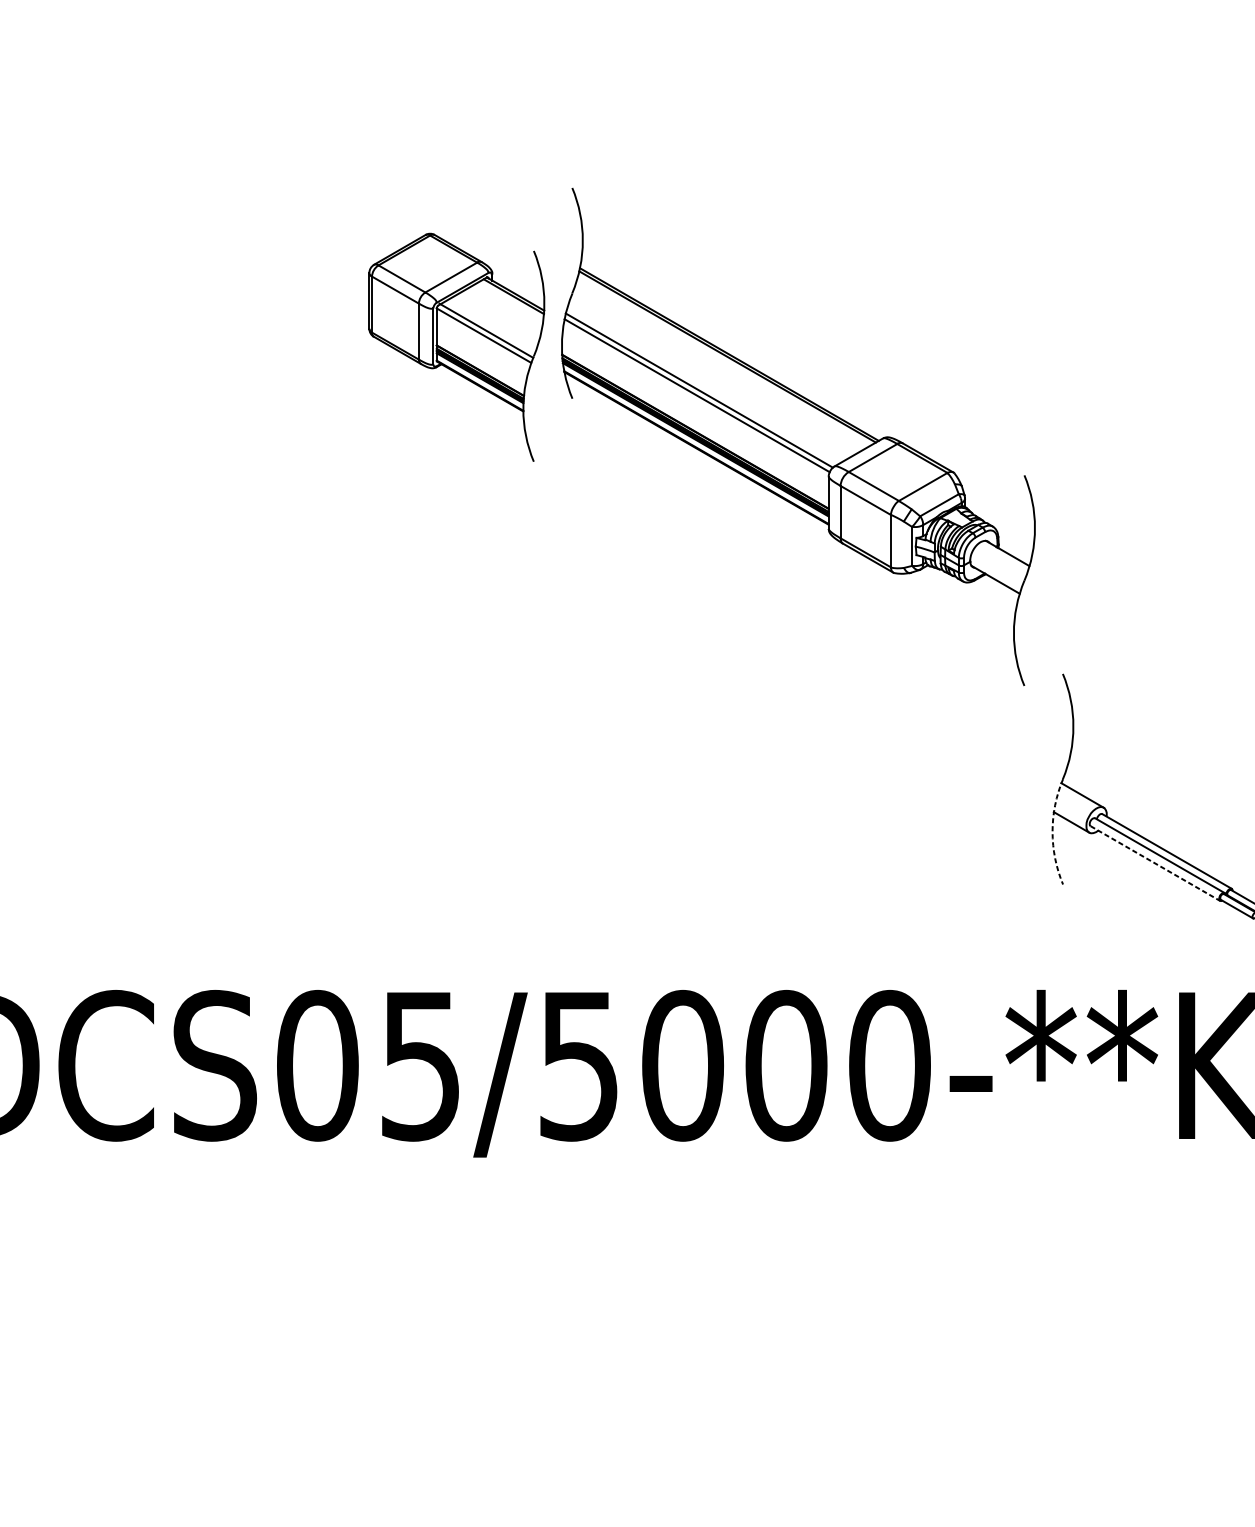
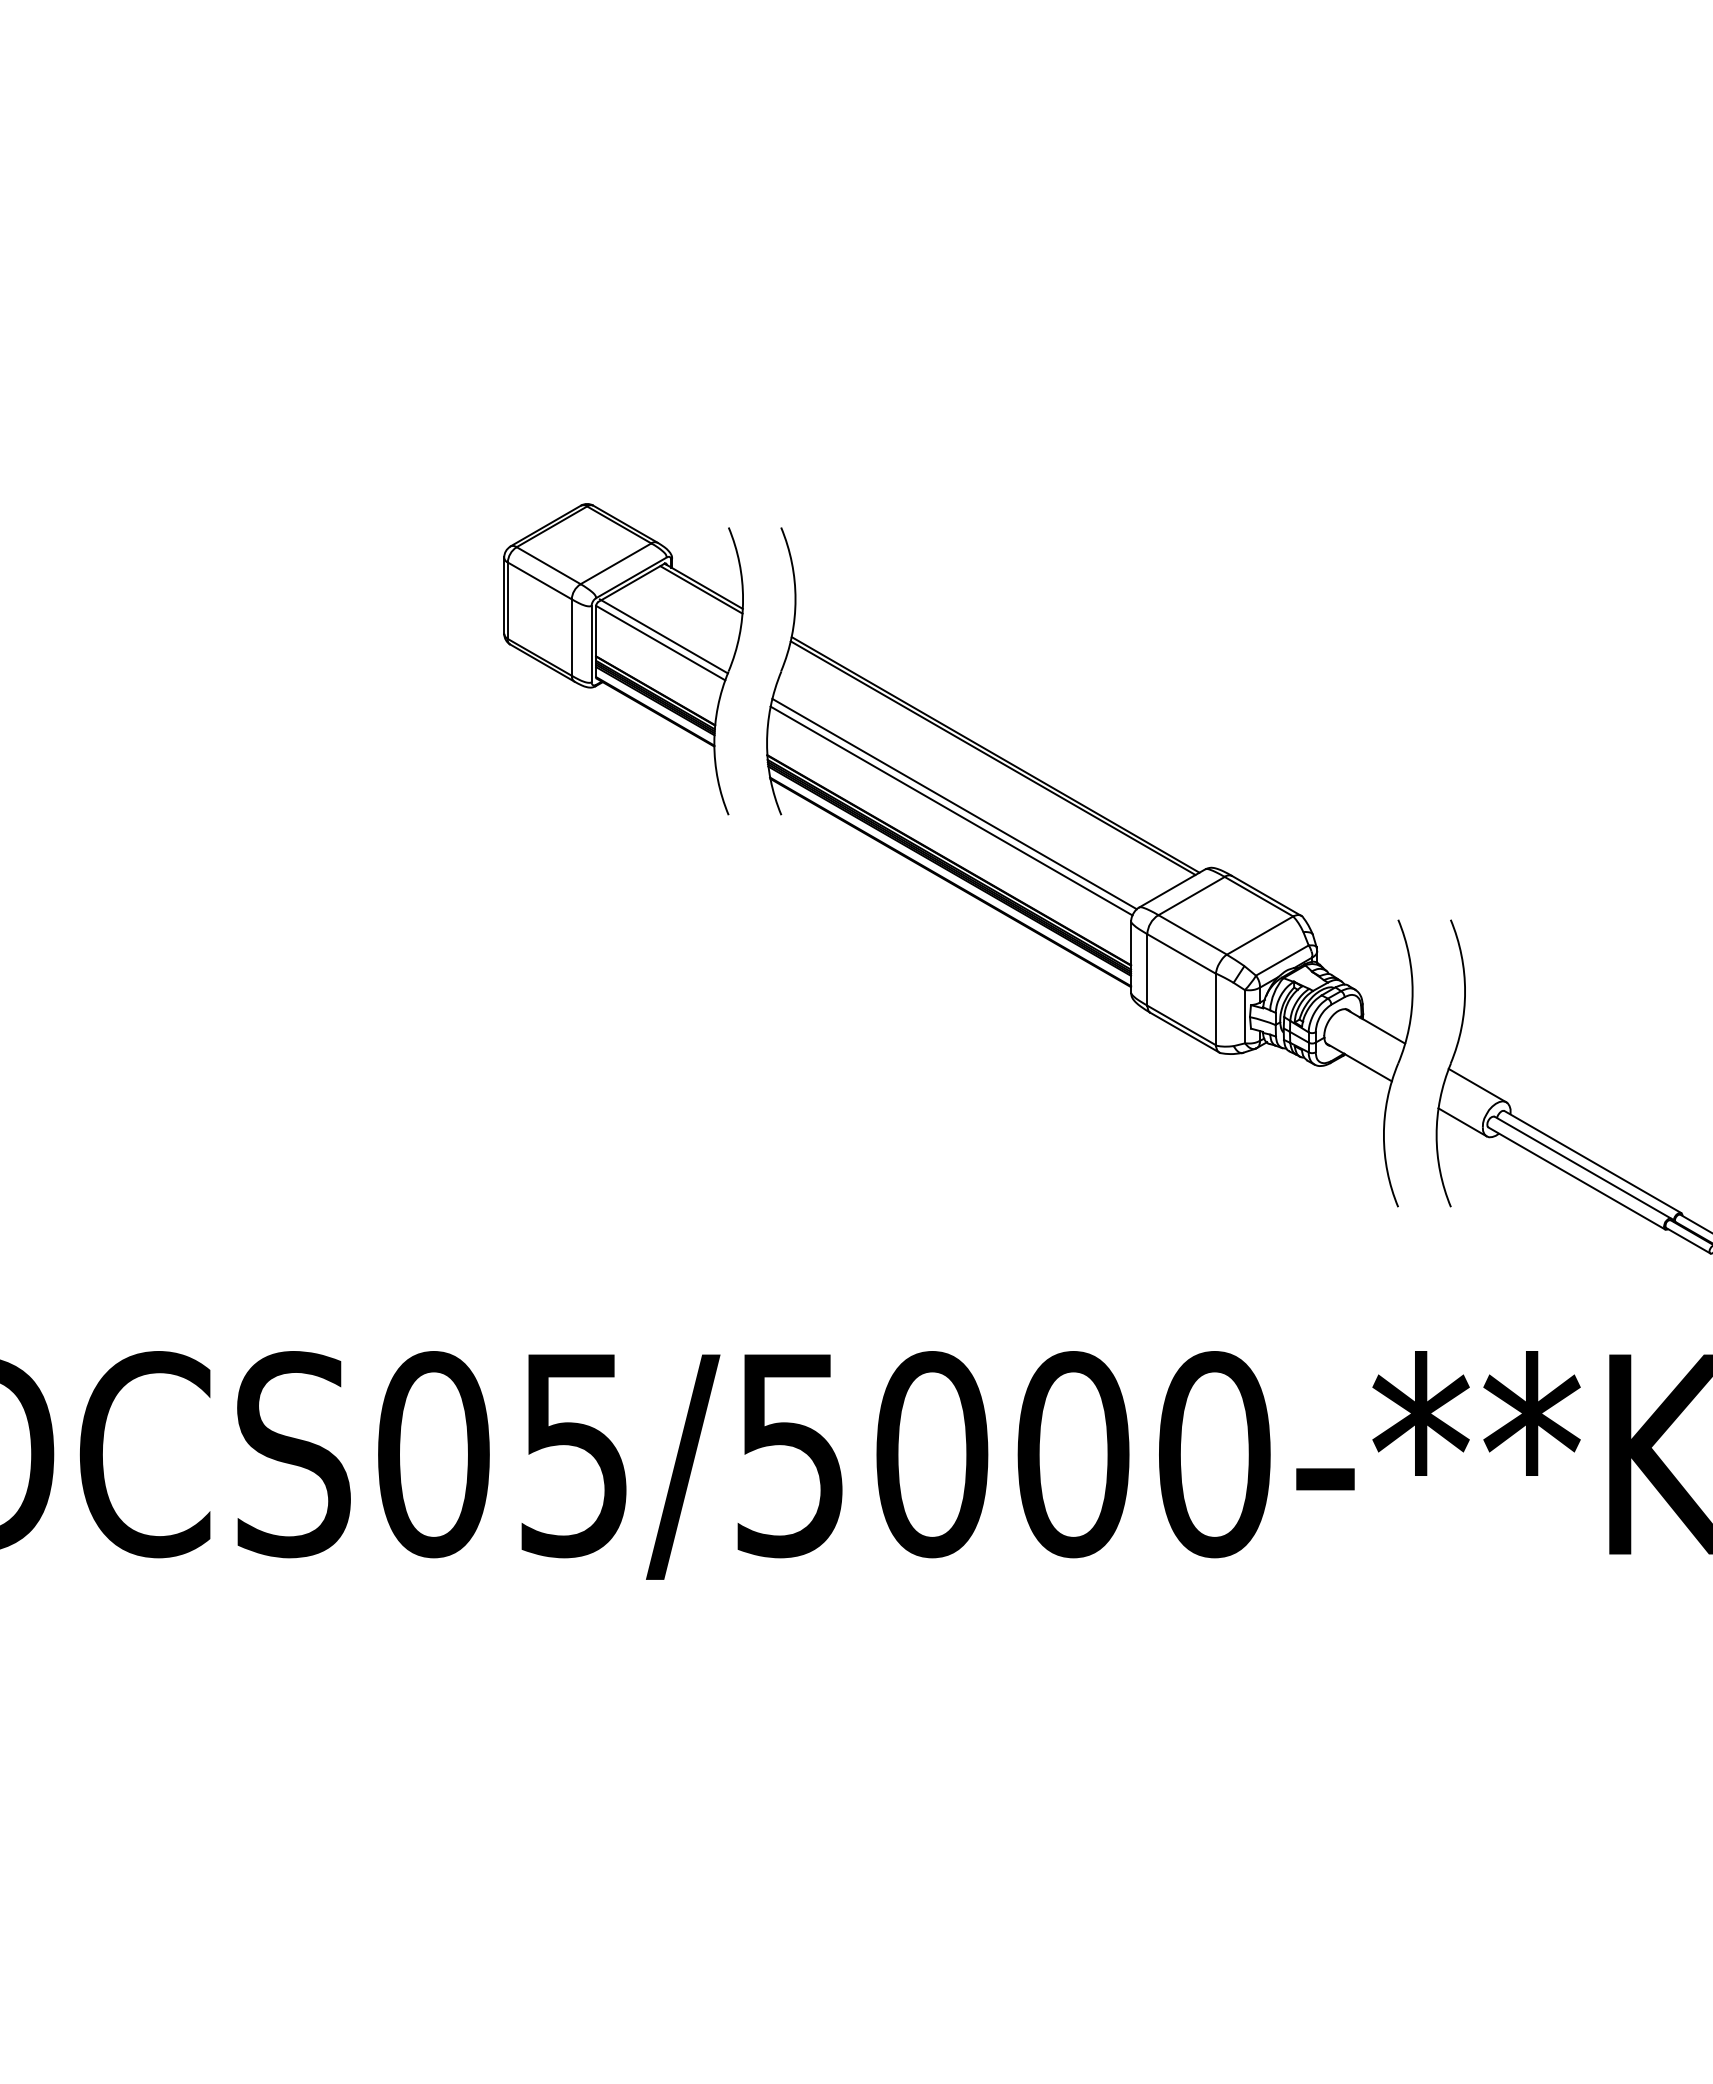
part: (456, 347) -> (623, 659), moved
part: (798, 437) -> (1089, 867), moved
arc: (1052, 832) -> (1436, 1135), dashed -> solid
line: (1155, 863) -> (1576, 1178), dashed -> solid

